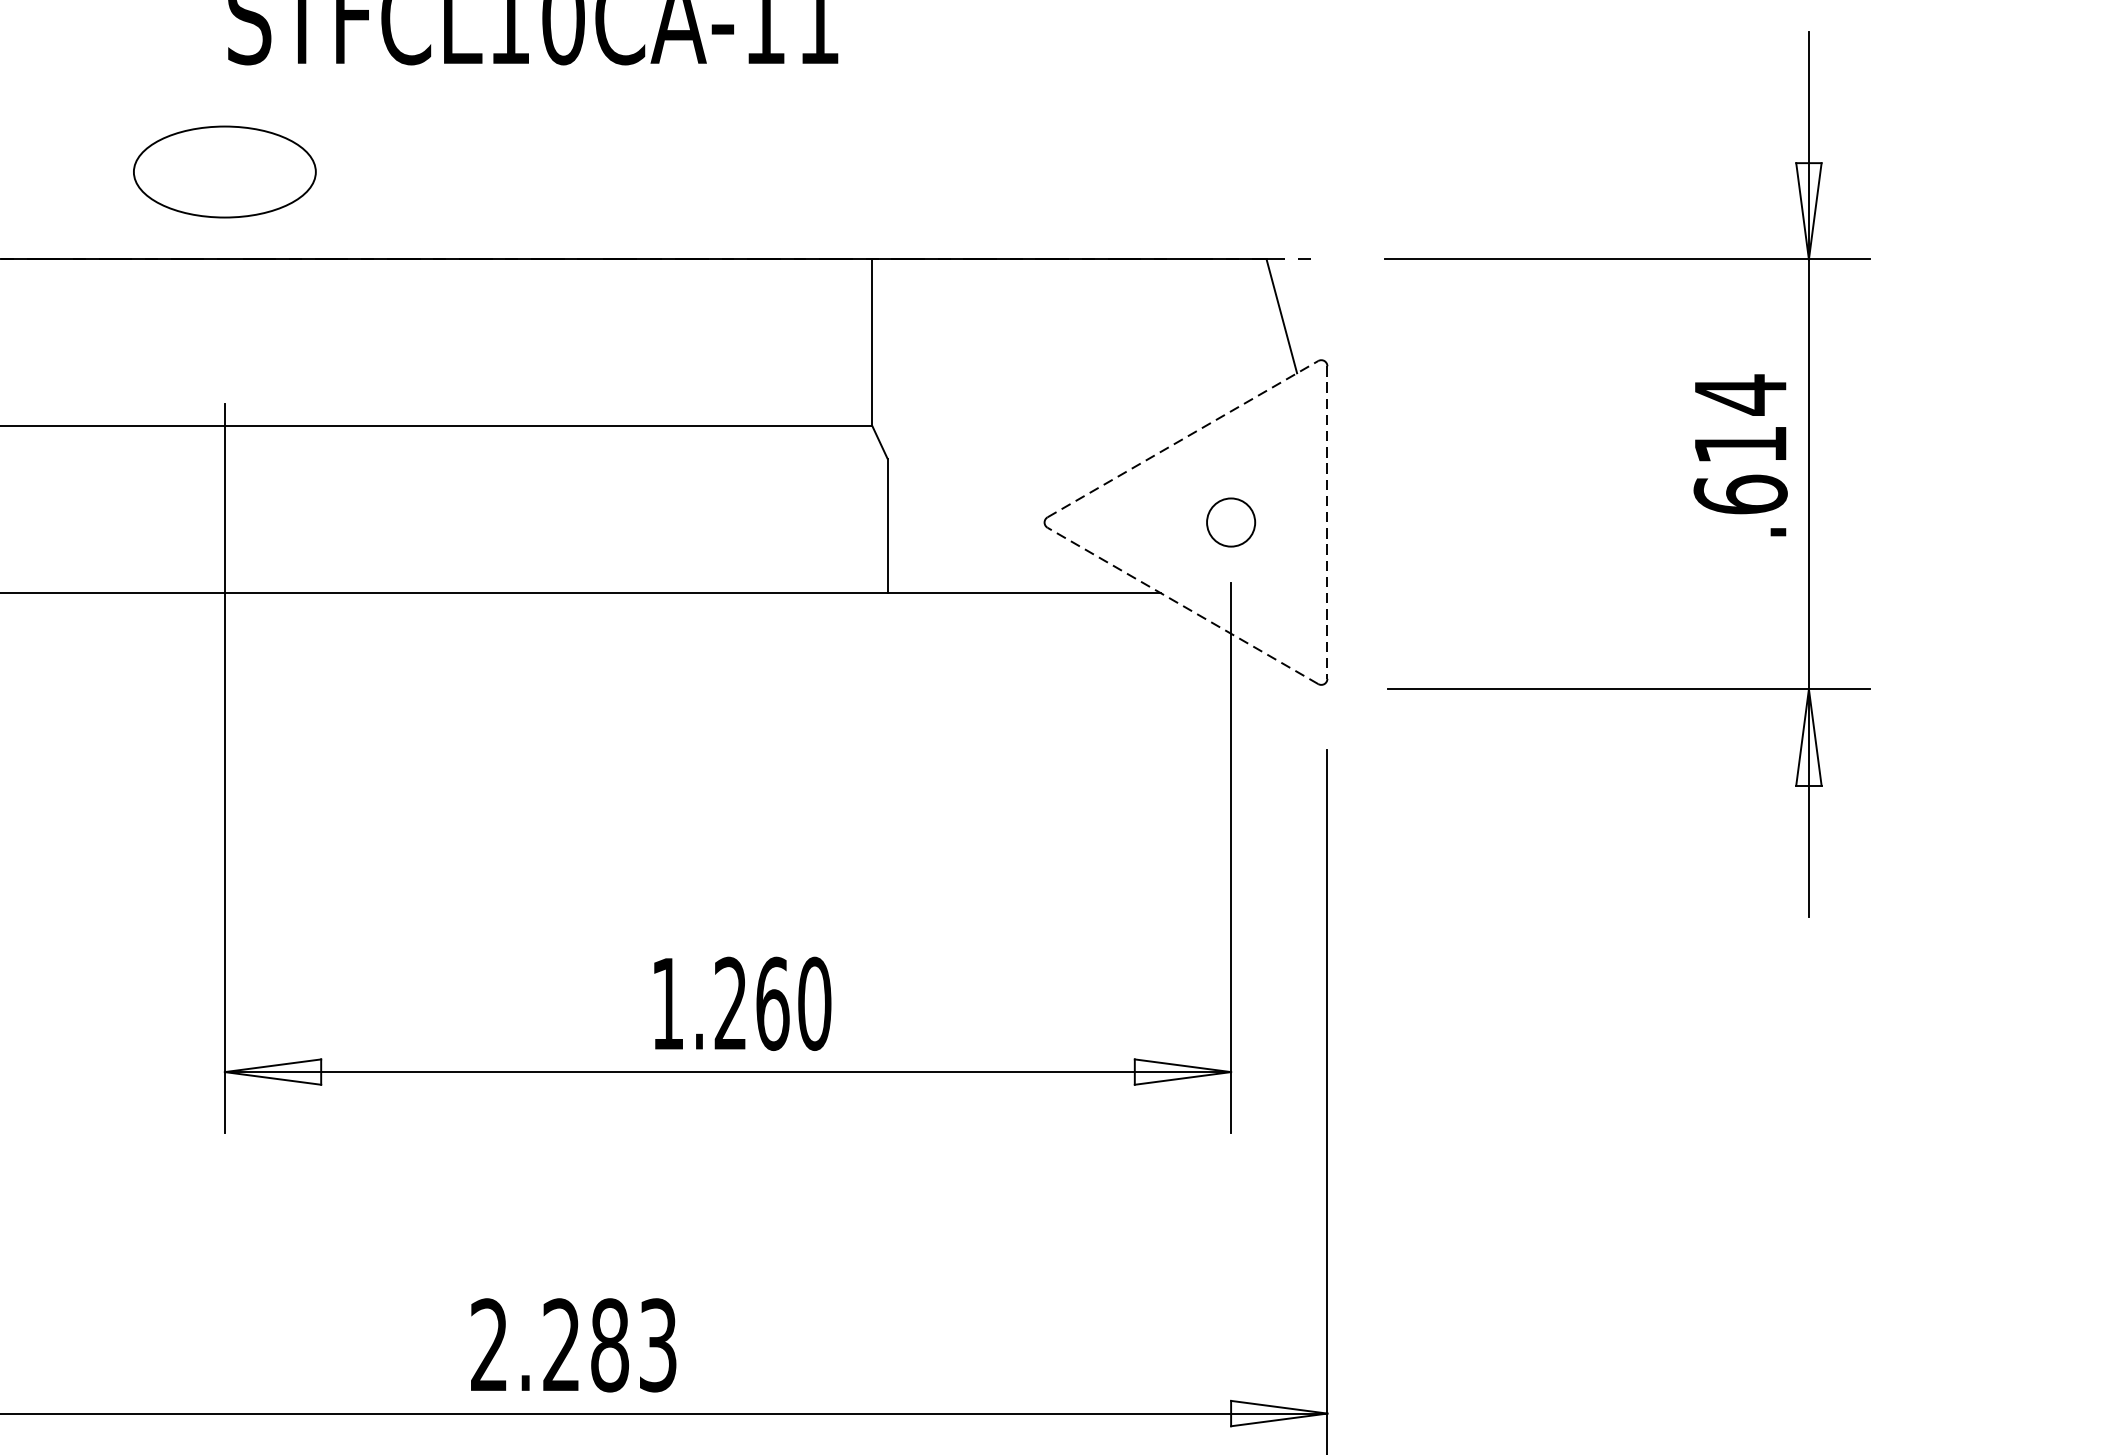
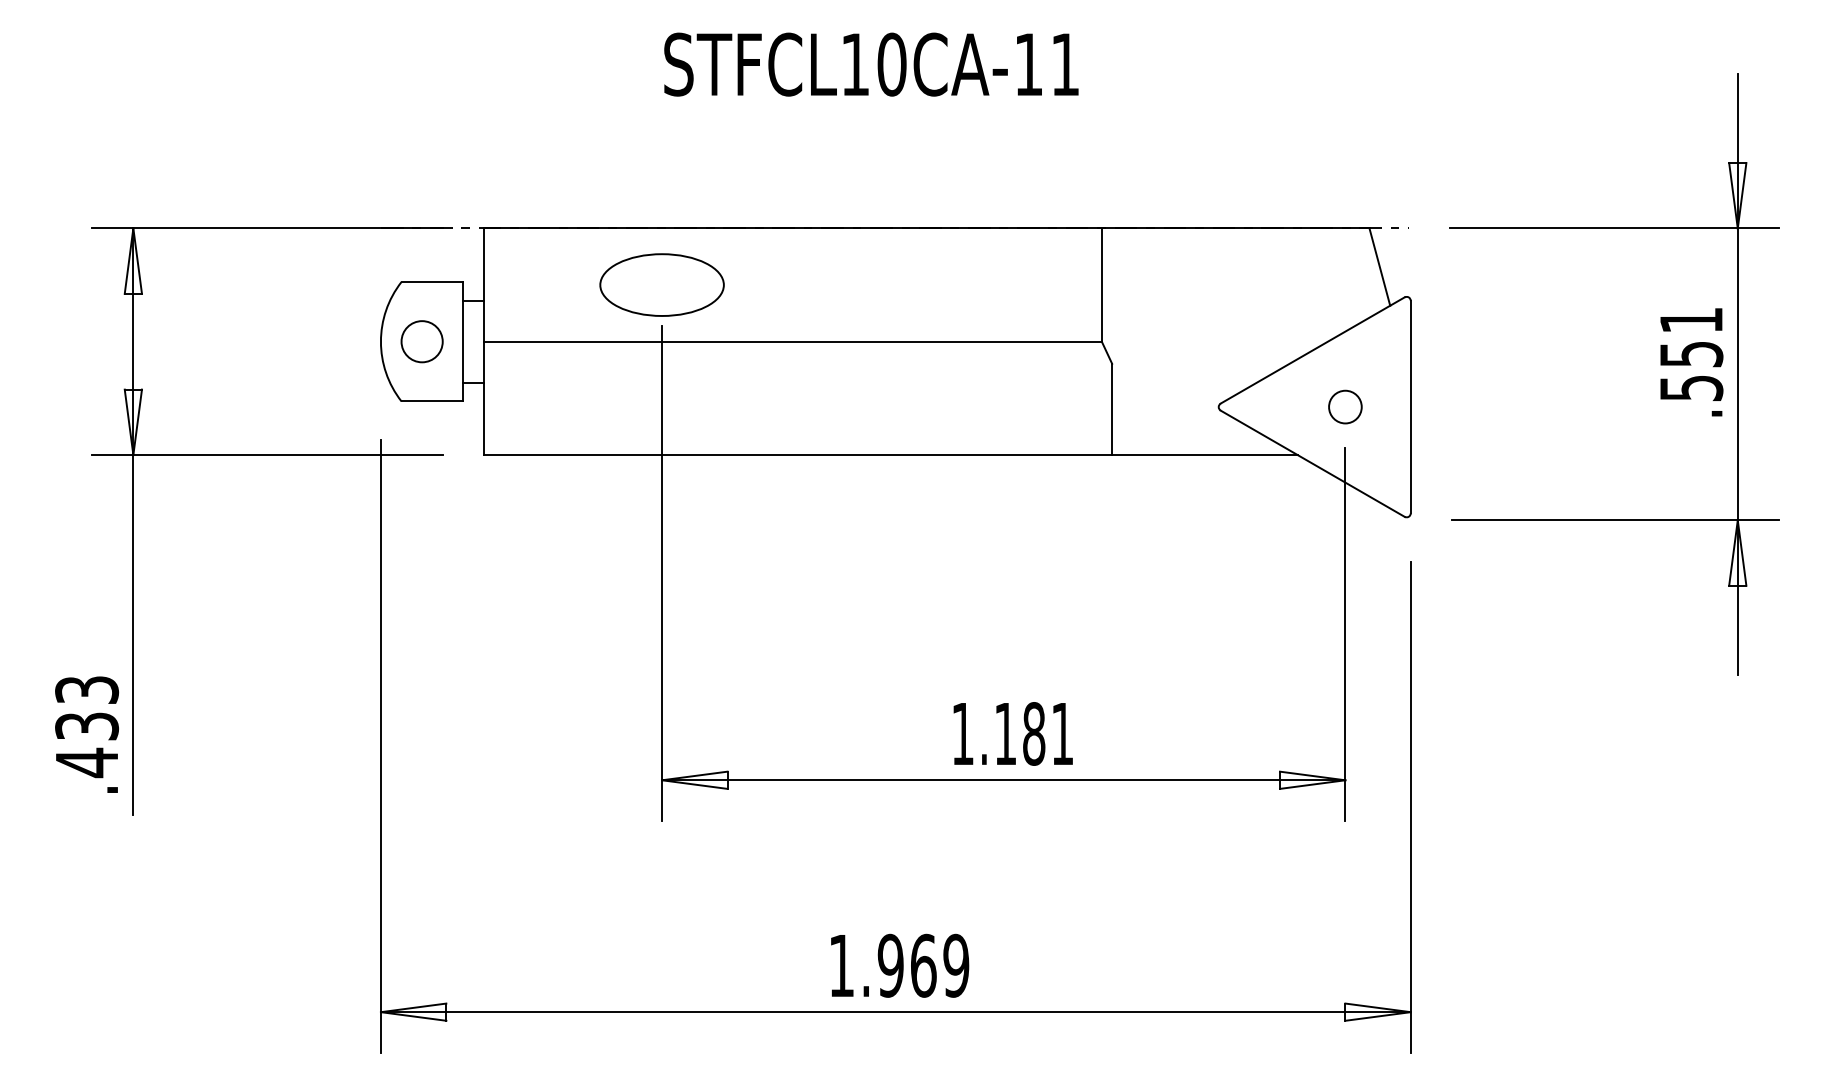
part: (223, 171) -> (661, 284), moved
line: (1184, 439) -> (1313, 350), dashed -> solid
text: (1740, 443) -> (1691, 353), .614 -> .551
line: (1326, 523) -> (1410, 407), dashed -> solid
line: (1182, 605) -> (1312, 463), dashed -> solid
text: (771, 1003) -> (1033, 733), 1.260 -> 1.181
text: (574, 1344) -> (899, 965), 2.283 -> 1.969

